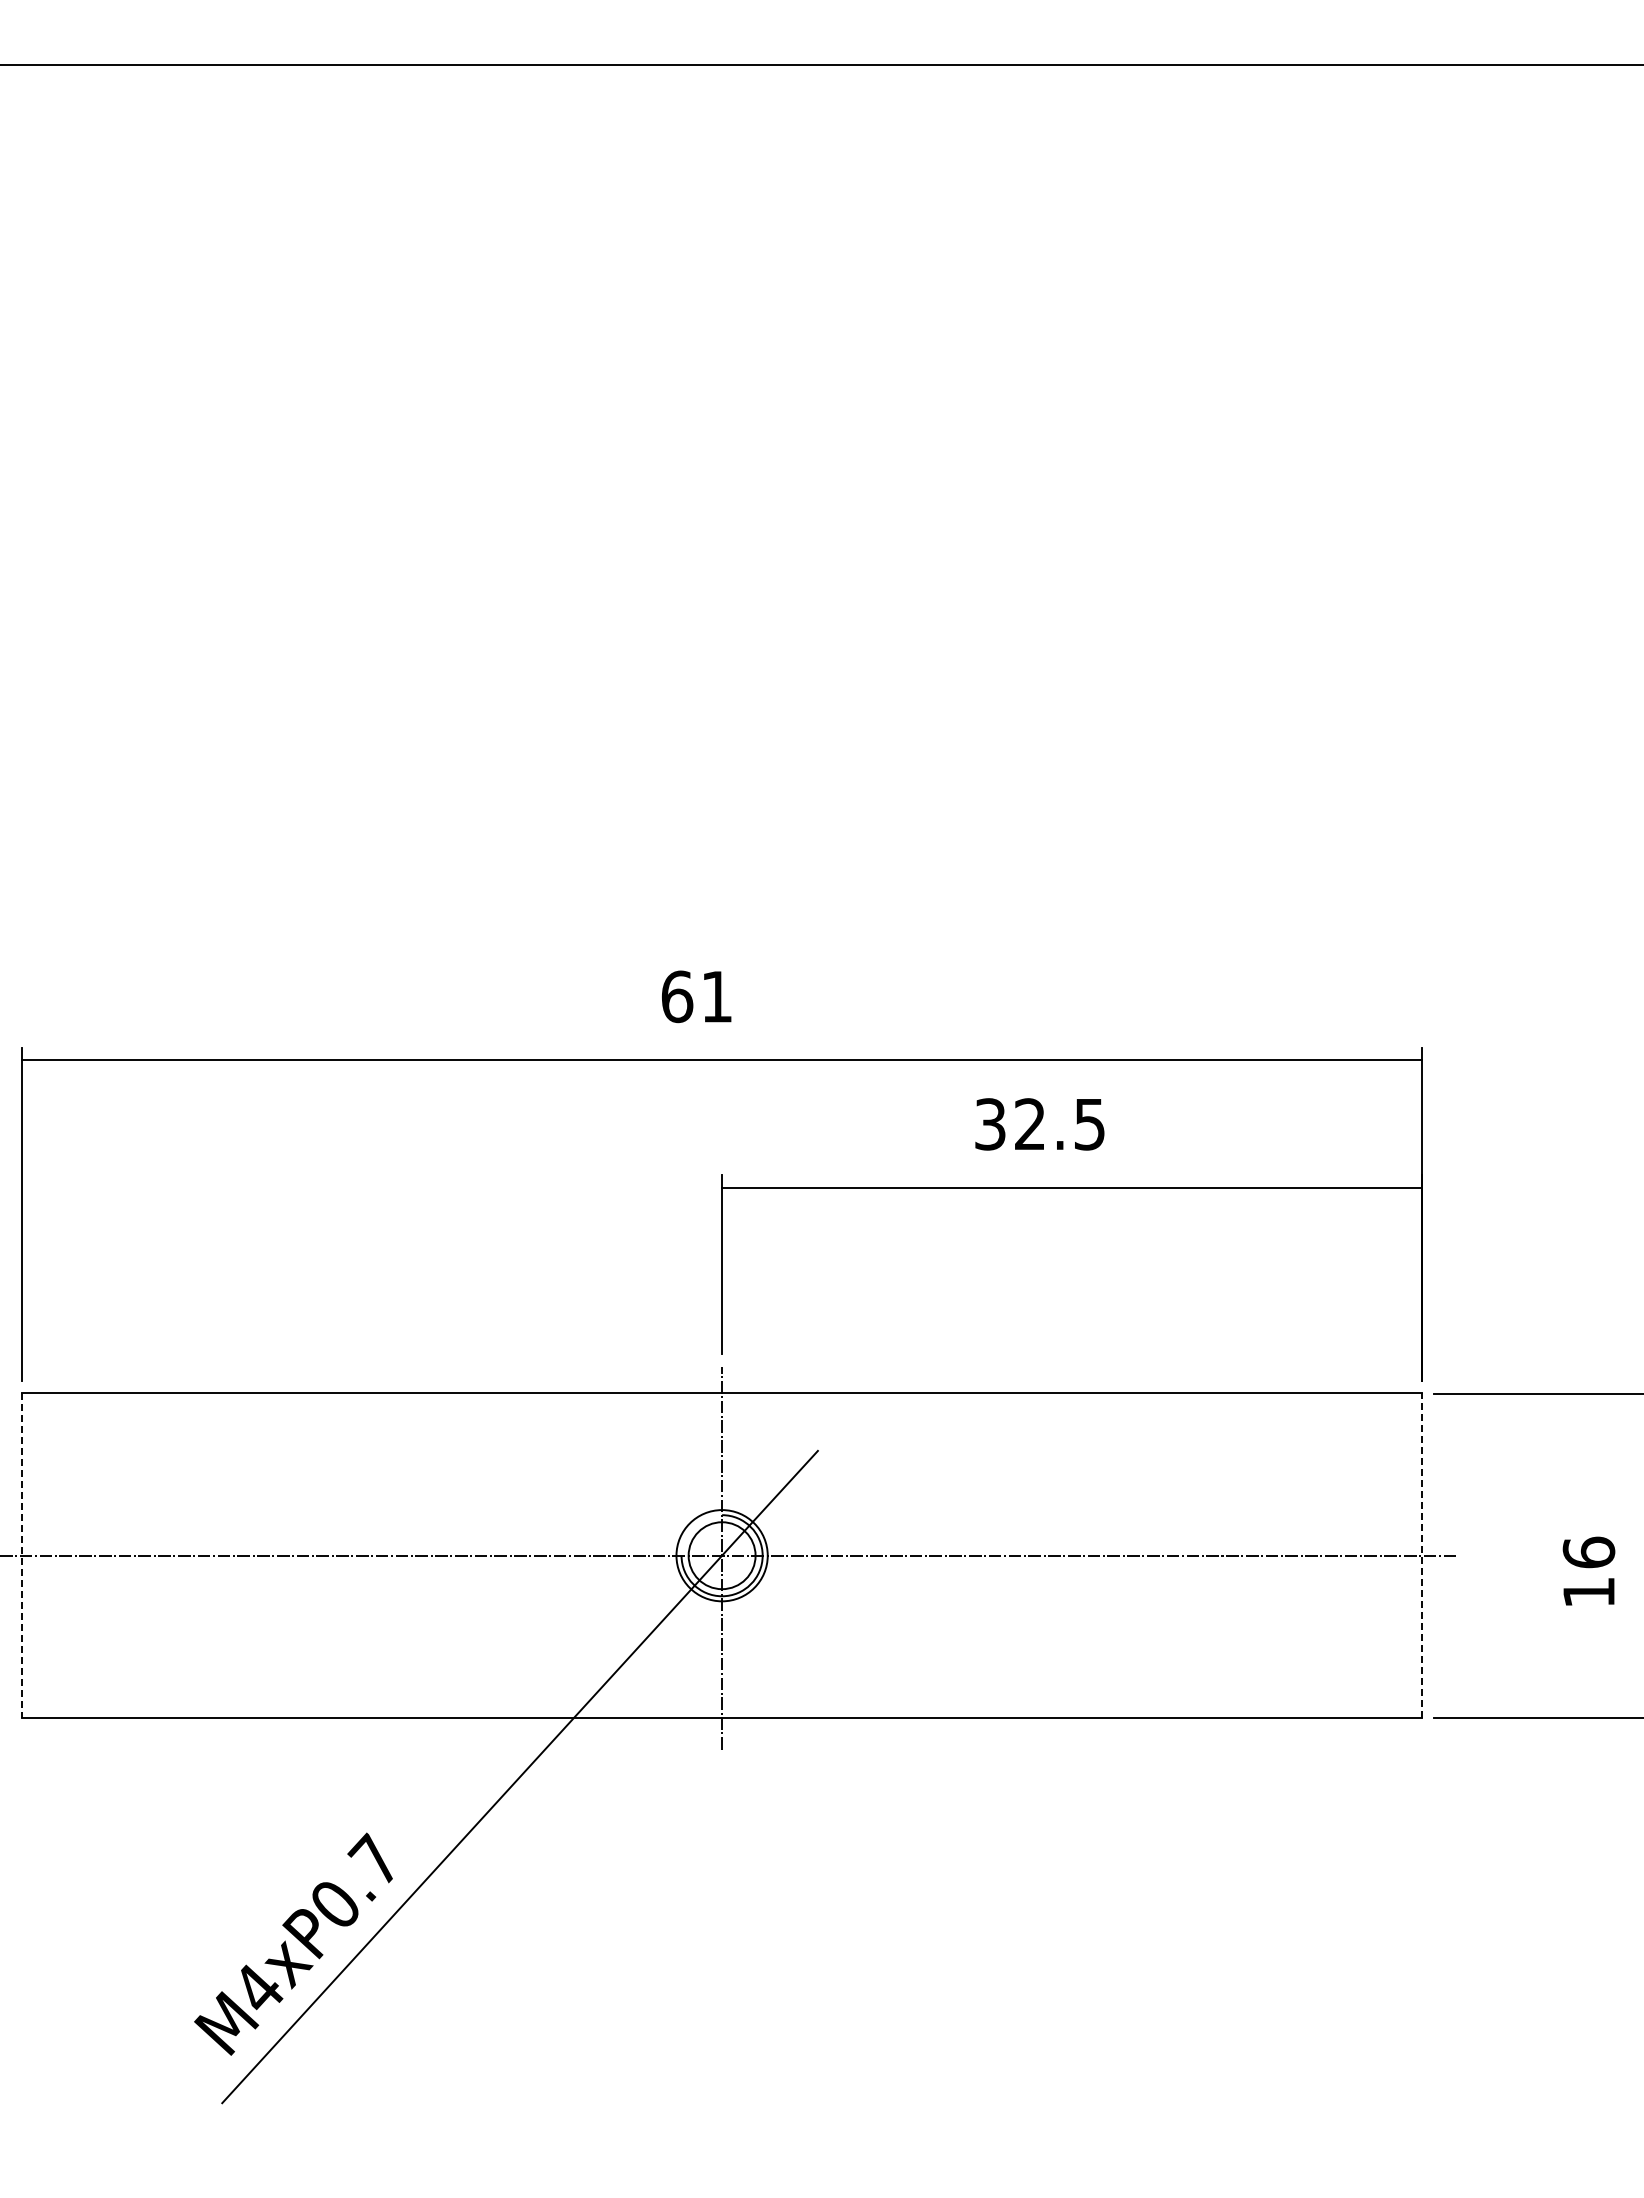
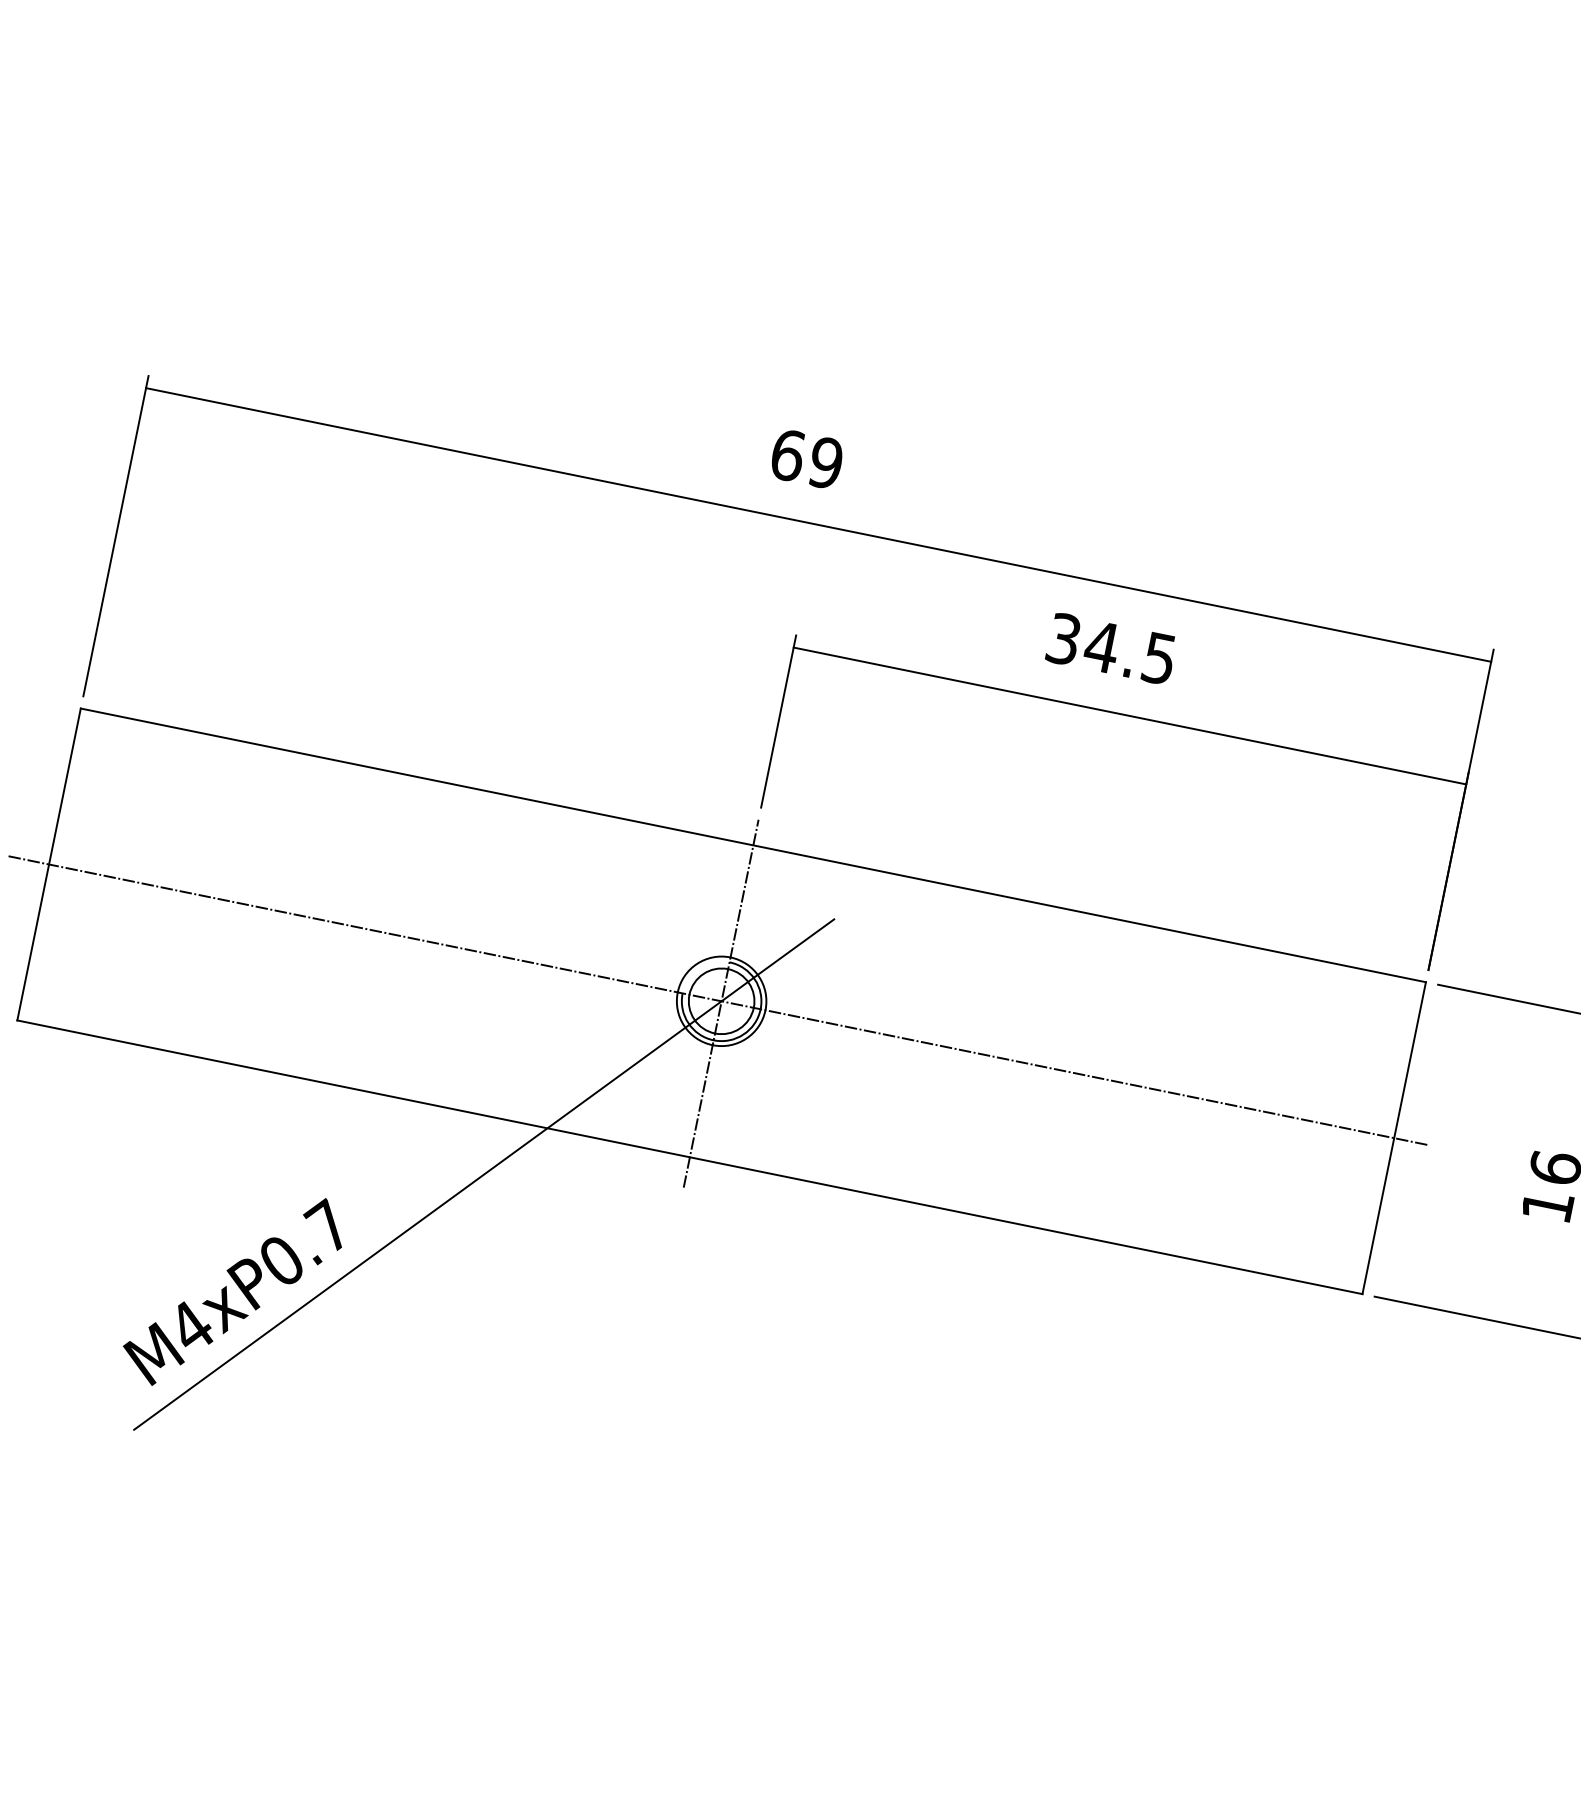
text: (716, 996) -> (825, 462), 61 -> 69
text: (1029, 1123) -> (1101, 645), 32.5 -> 34.5
line: (1421, 1555) -> (1393, 1137), dashed -> solid
line: (22, 1556) -> (49, 865), dashed -> solid

